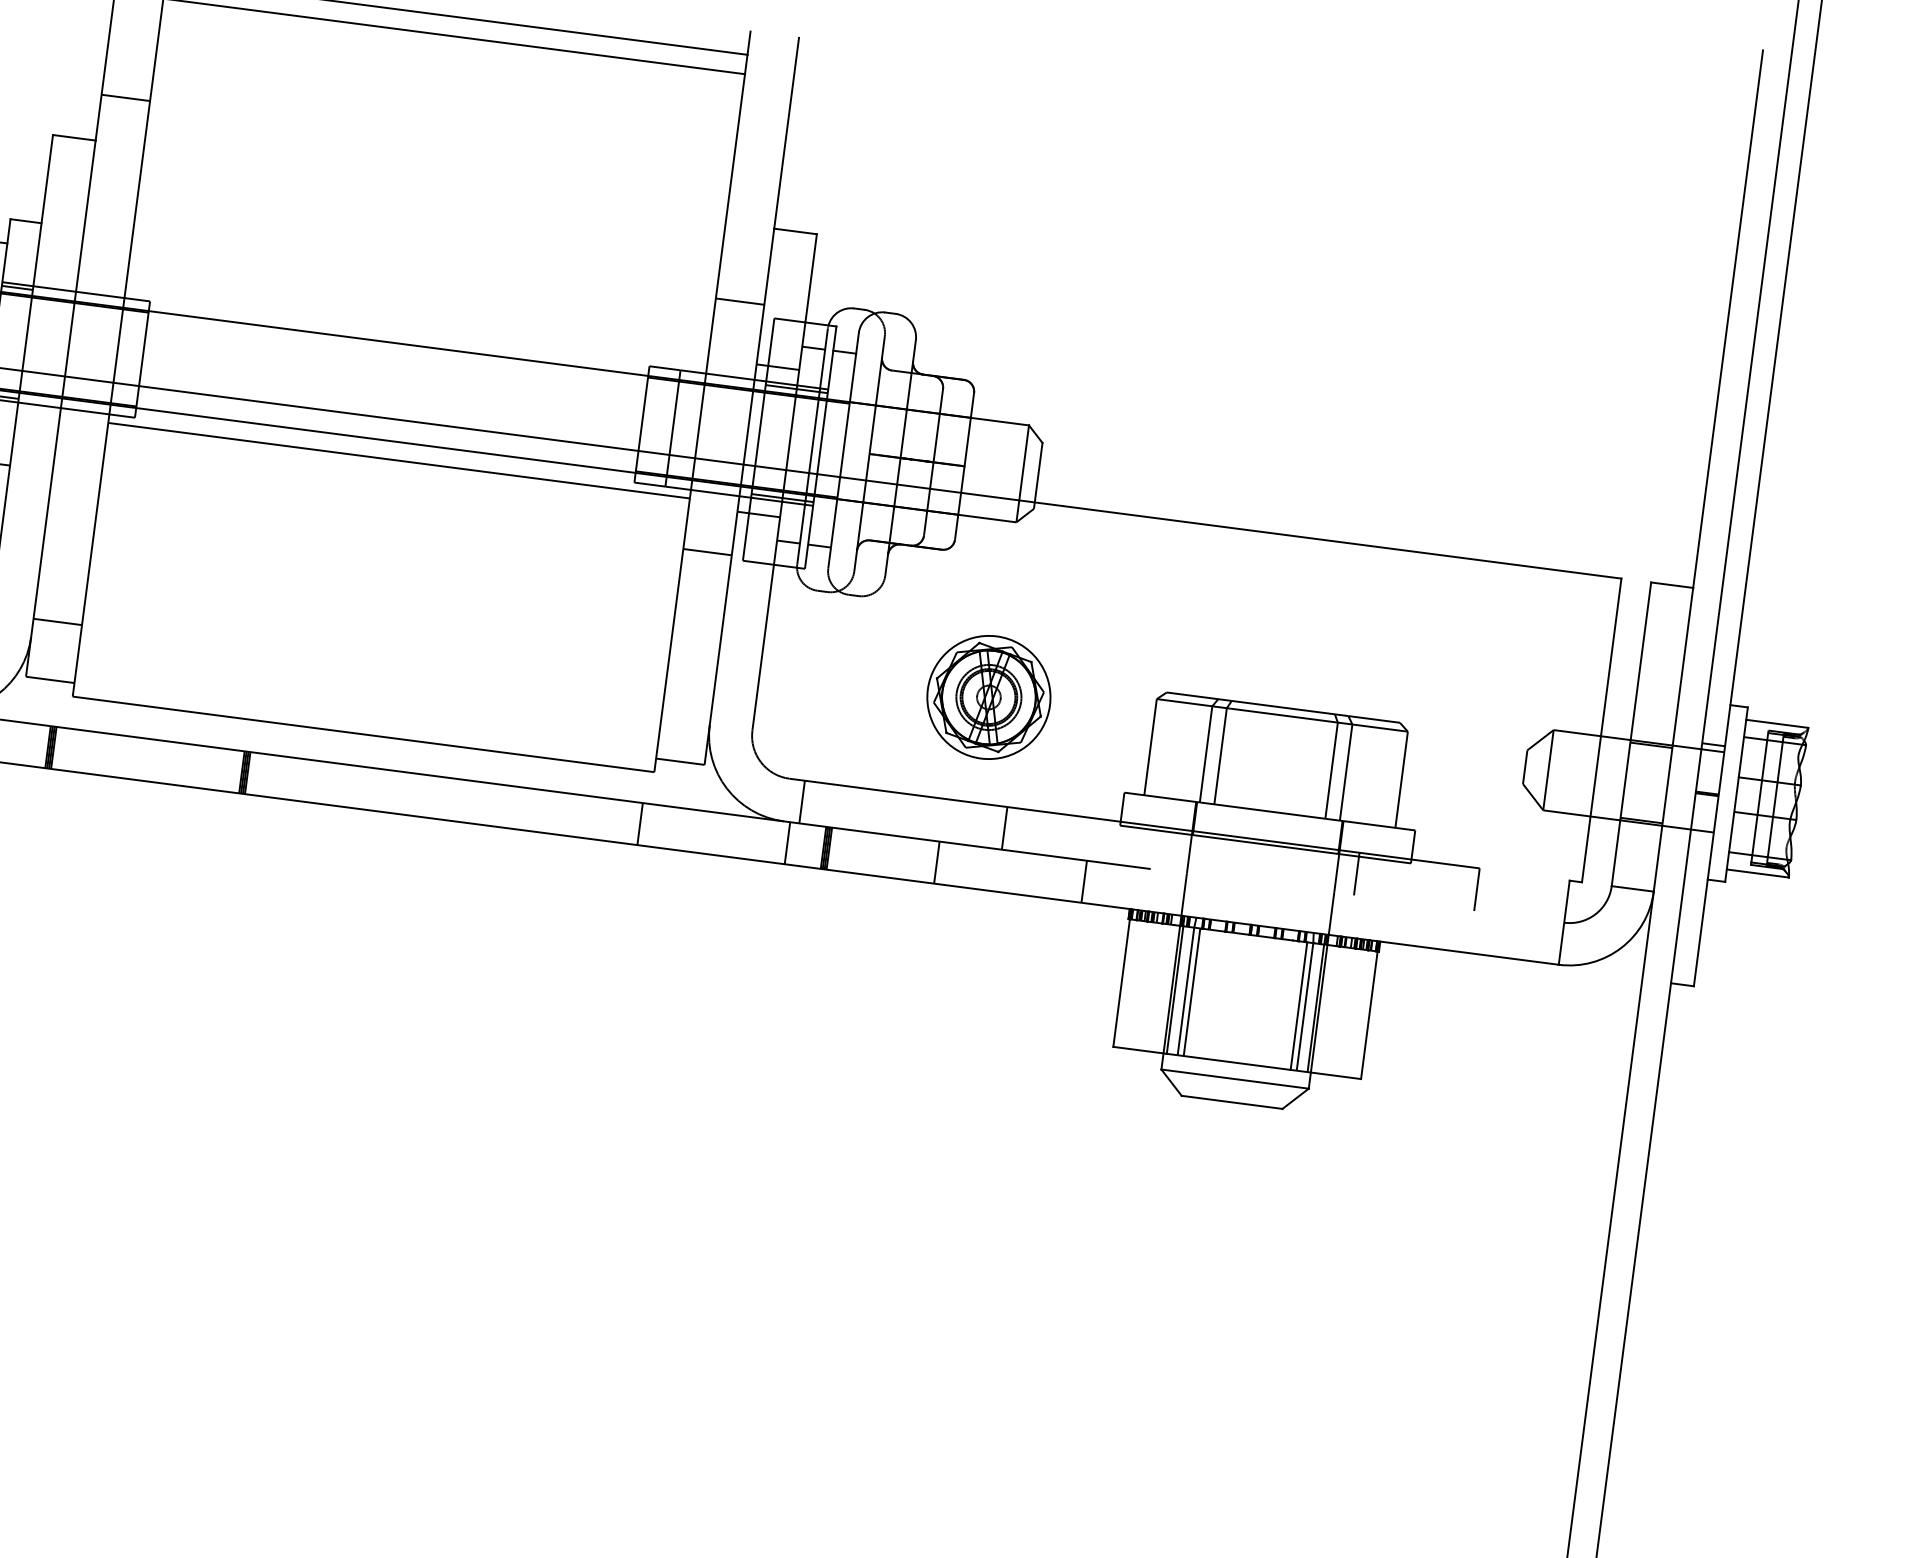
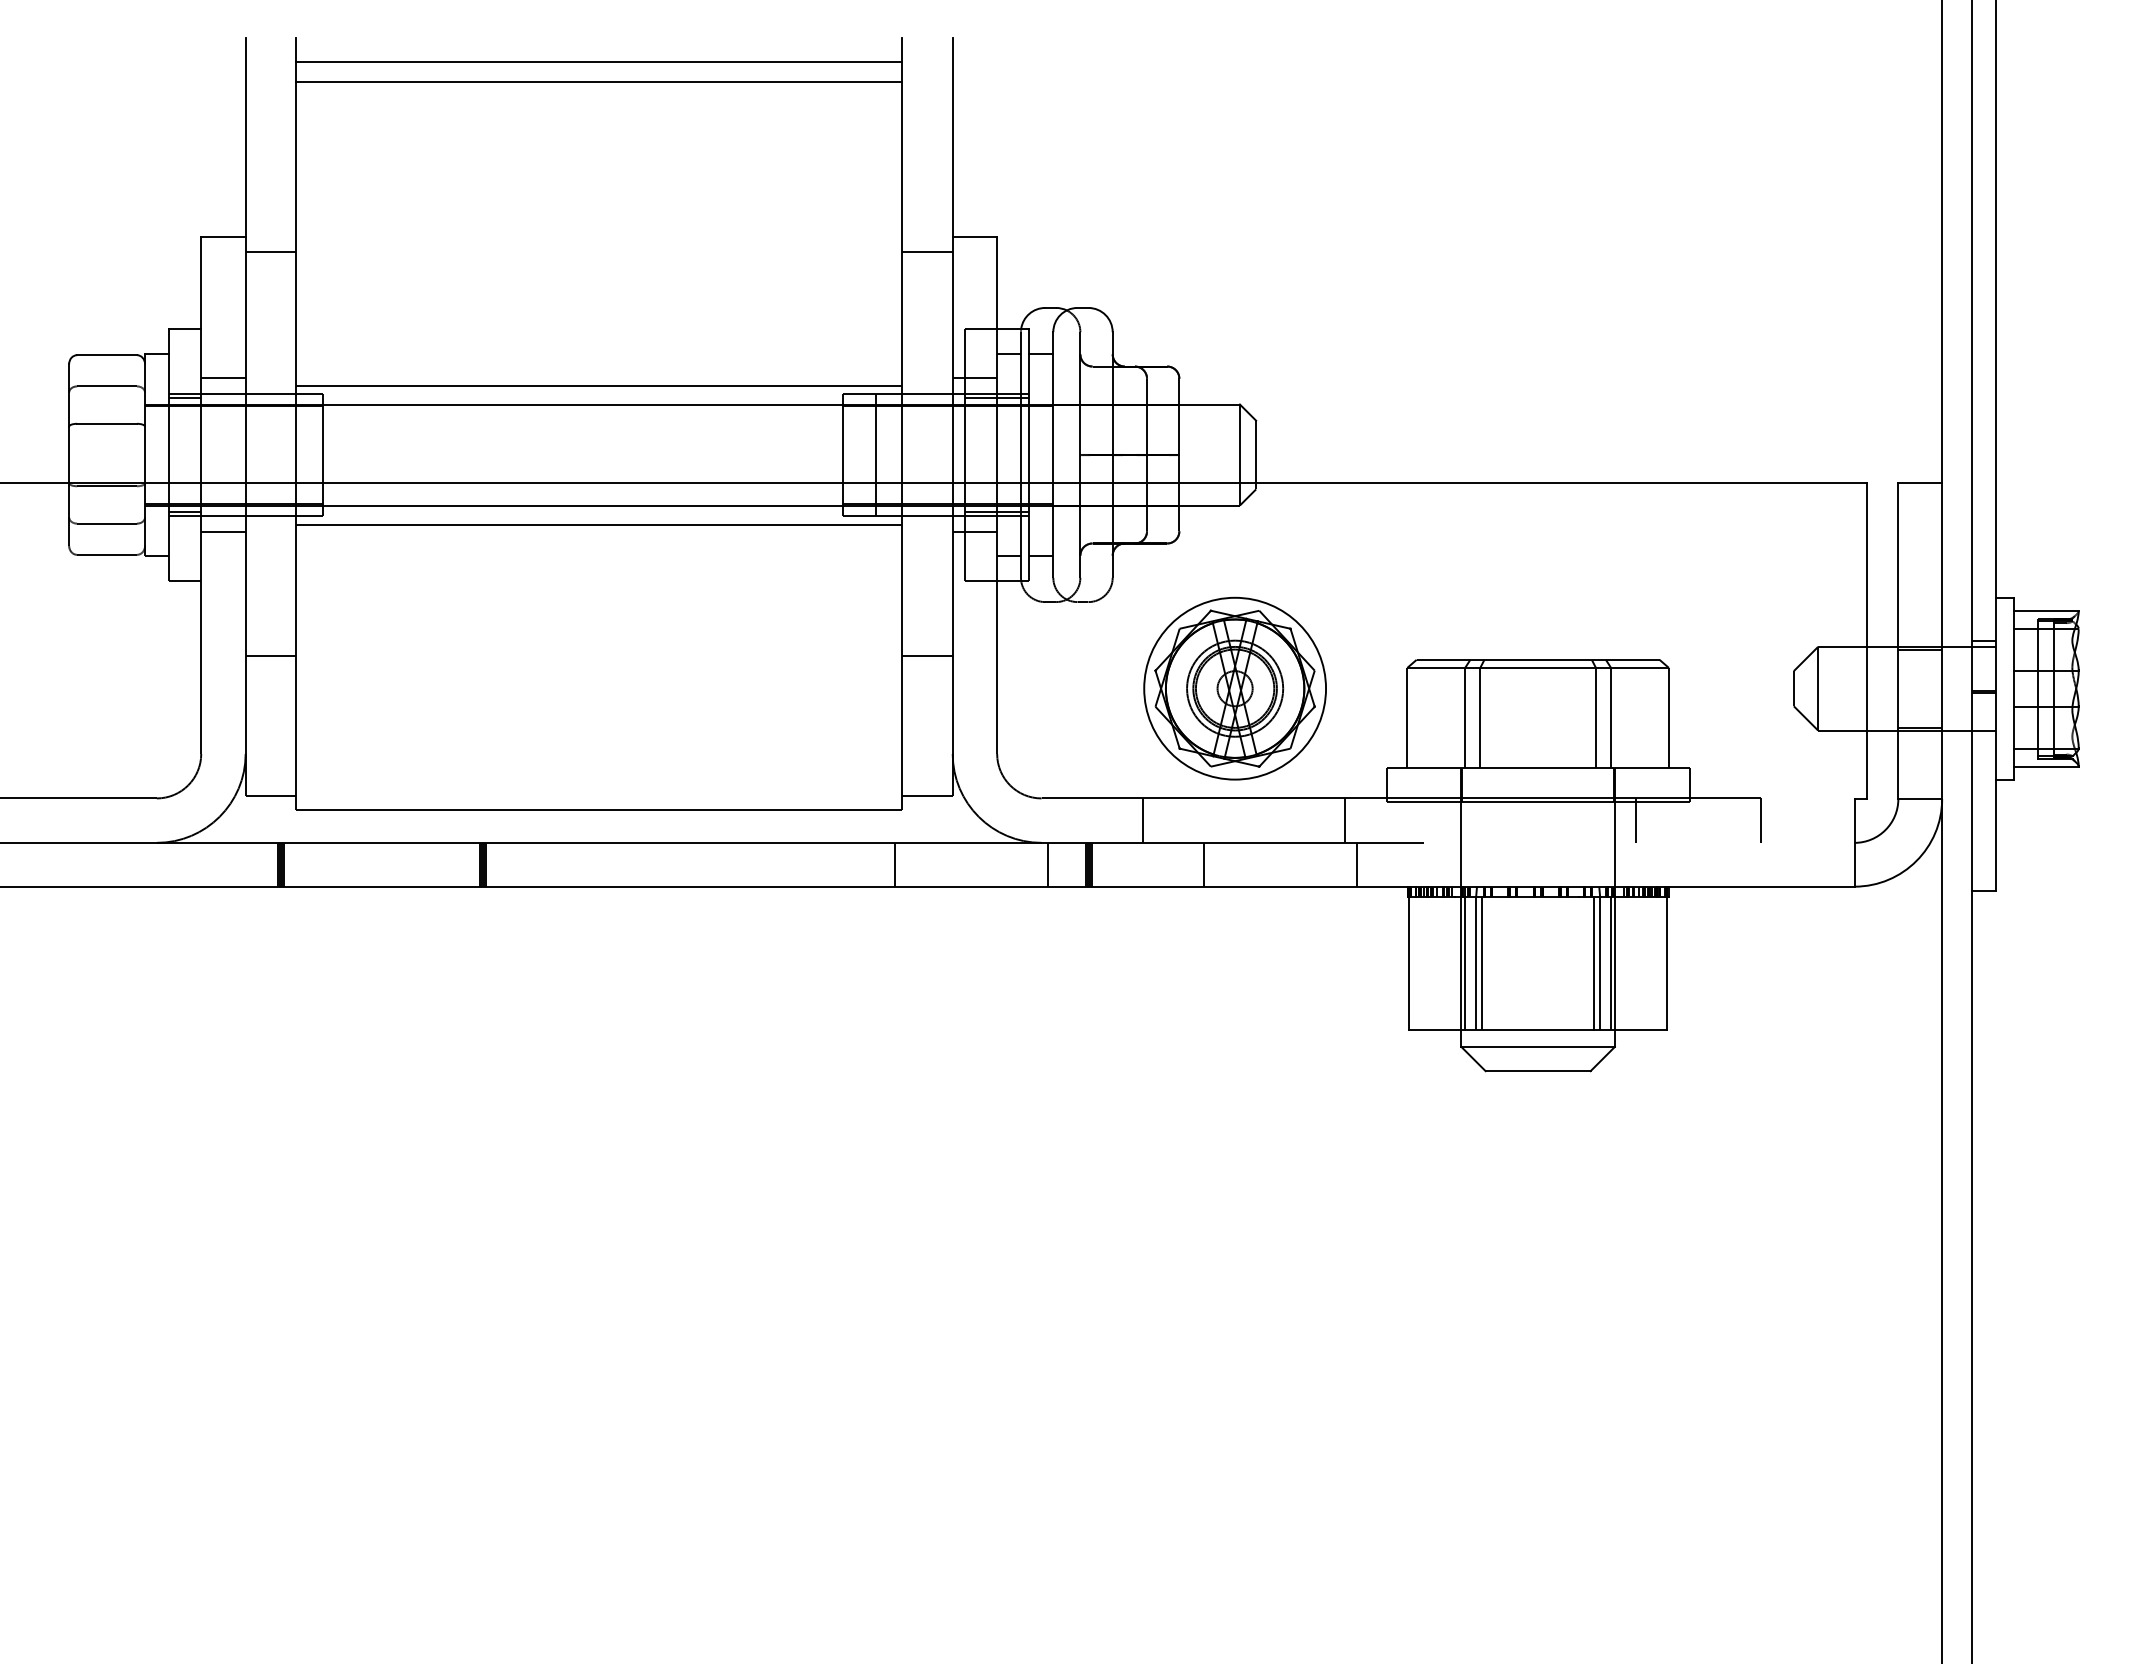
line: (125, 98) -> (270, 252), moved
line: (56, 273) -> (223, 378), added
line: (740, 301) -> (927, 252), moved
line: (416, 327) -> (599, 385), added
line: (37, 420) -> (223, 531), added
line: (707, 552) -> (927, 656), moved
line: (57, 622) -> (270, 656), moved
part: (988, 697) -> (1234, 688), size x1.43
line: (802, 801) -> (1142, 820), moved
line: (1004, 828) -> (1344, 820), moved

